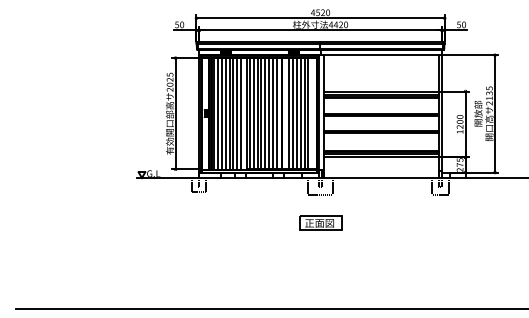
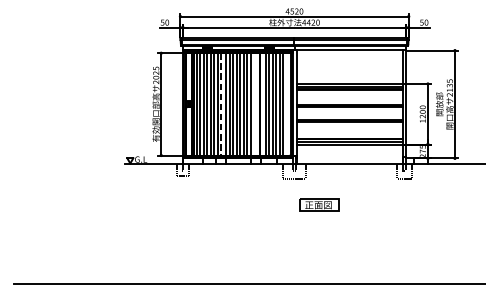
line: (241, 113) -> (221, 104), solid -> dashed
line: (276, 113) -> (254, 104), removed
part: (320, 222) -> (319, 204), moved

